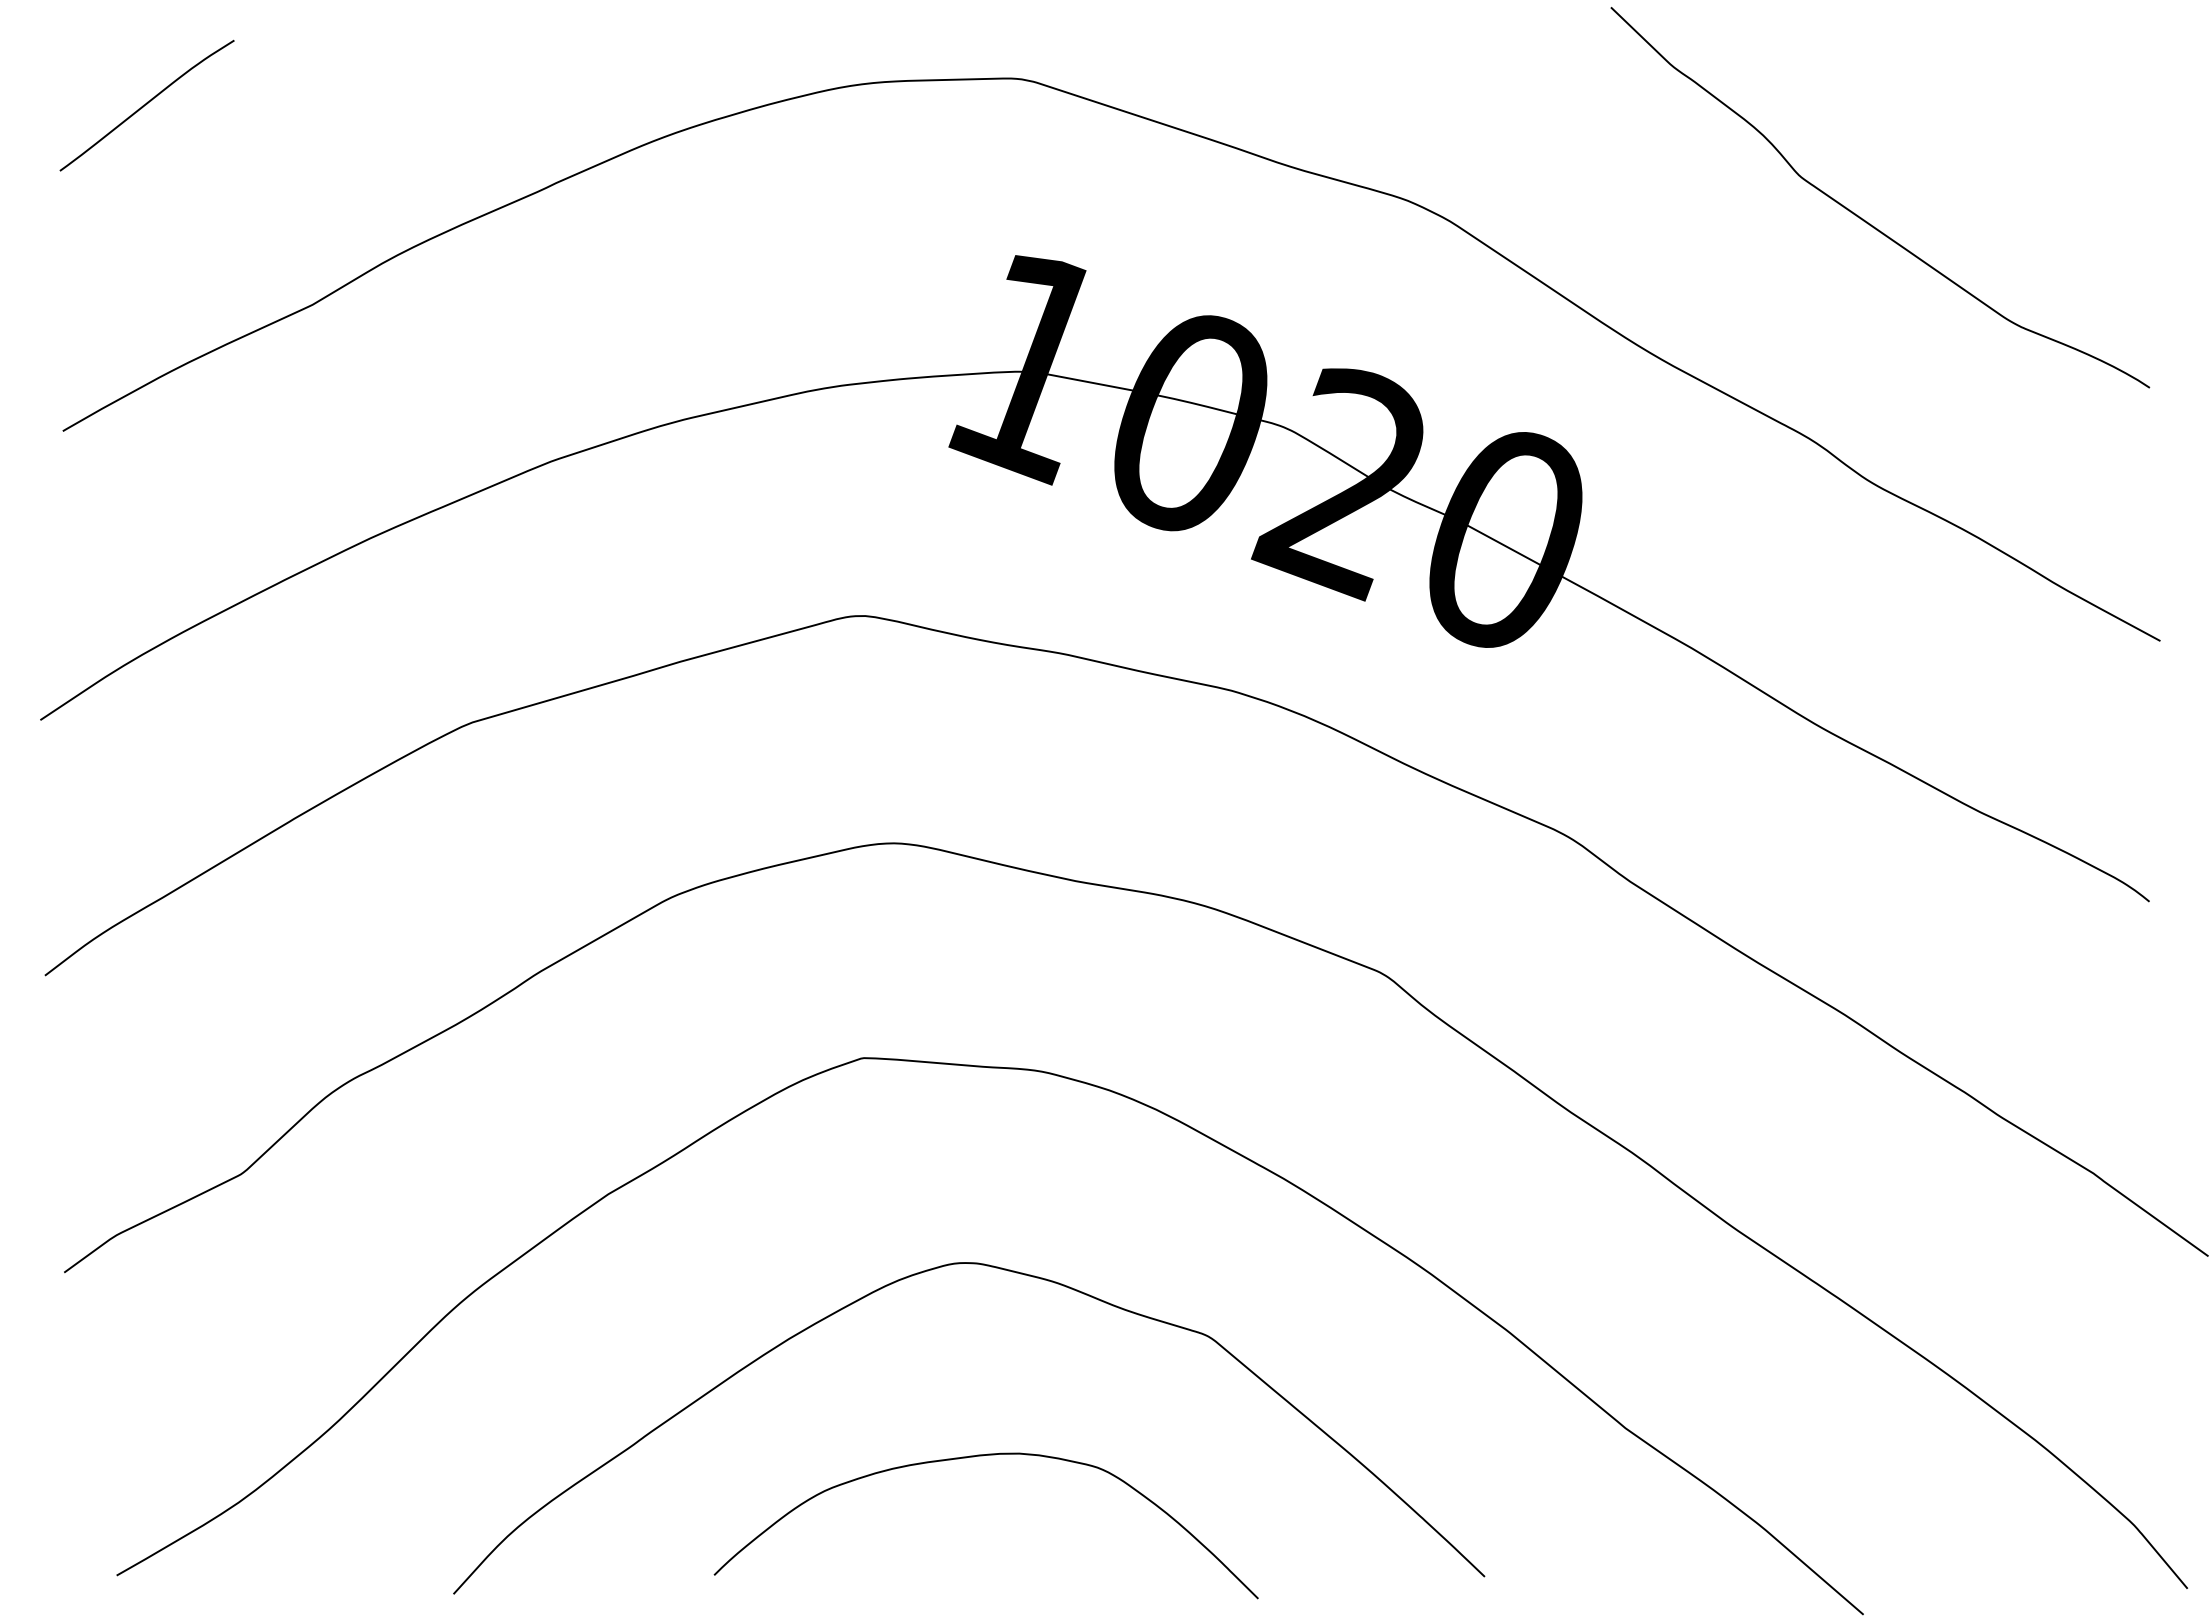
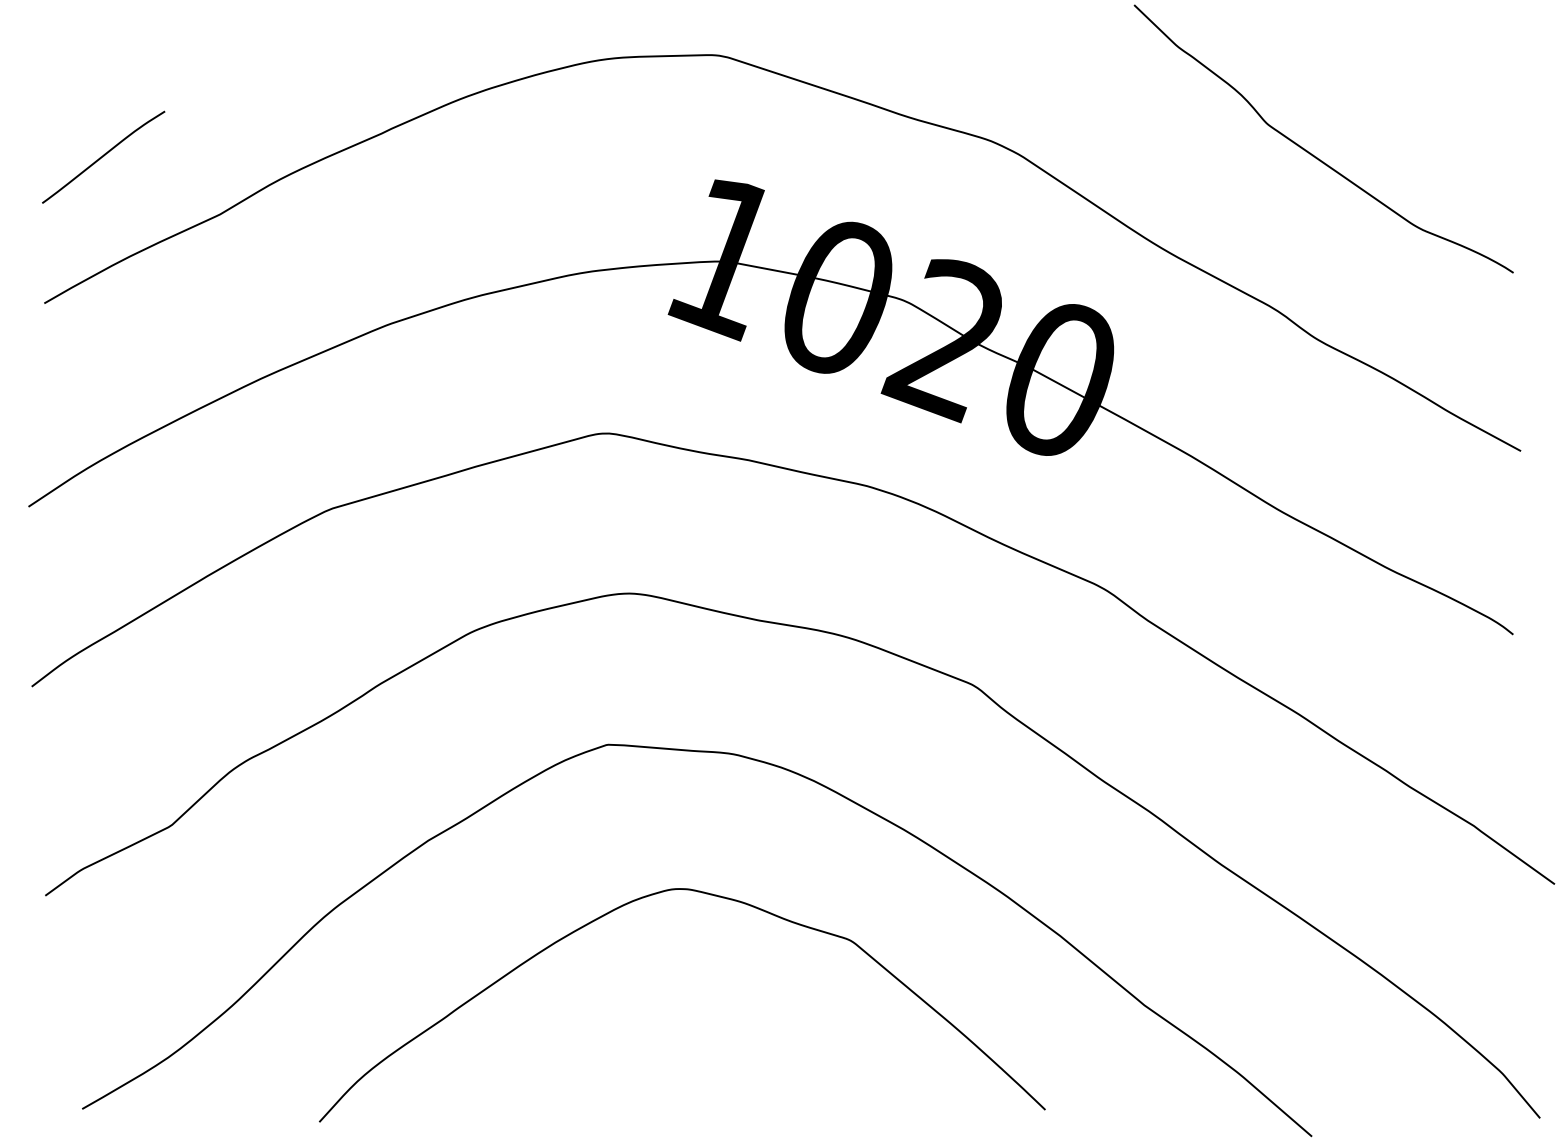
curve: (146, 105) -> (103, 157), moved
curve: (974, 1457) -> (686, 1025), removed

